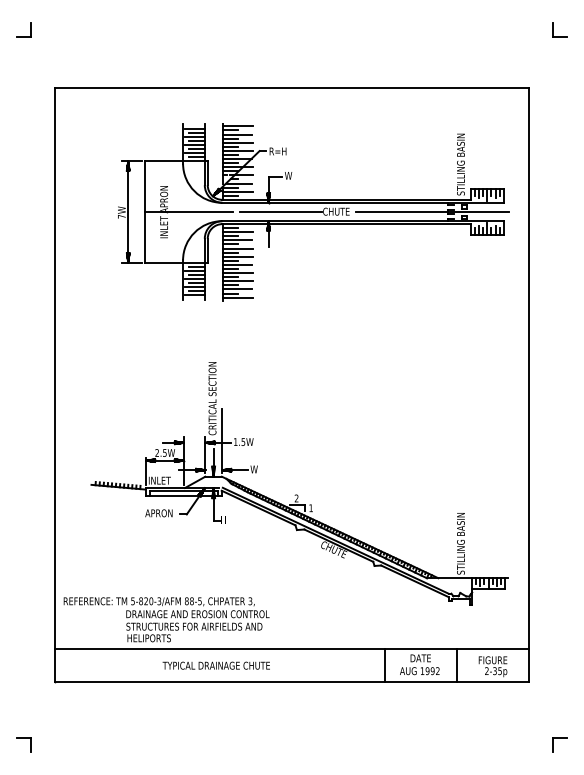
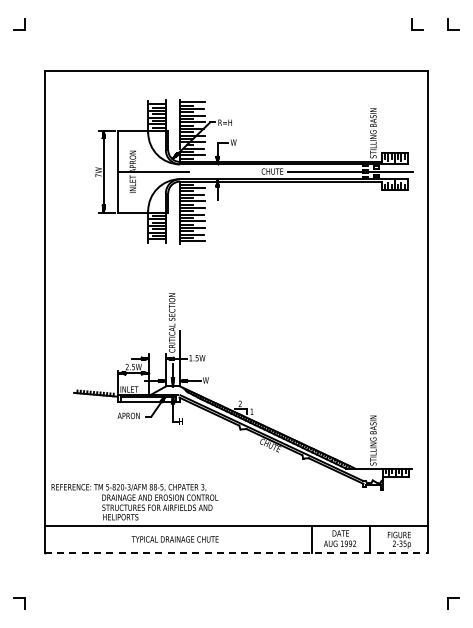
part: (515, 30) -> (417, 24), added
line: (280, 211) -> (227, 171), removed
line: (292, 681) -> (236, 552), solid -> dashed

